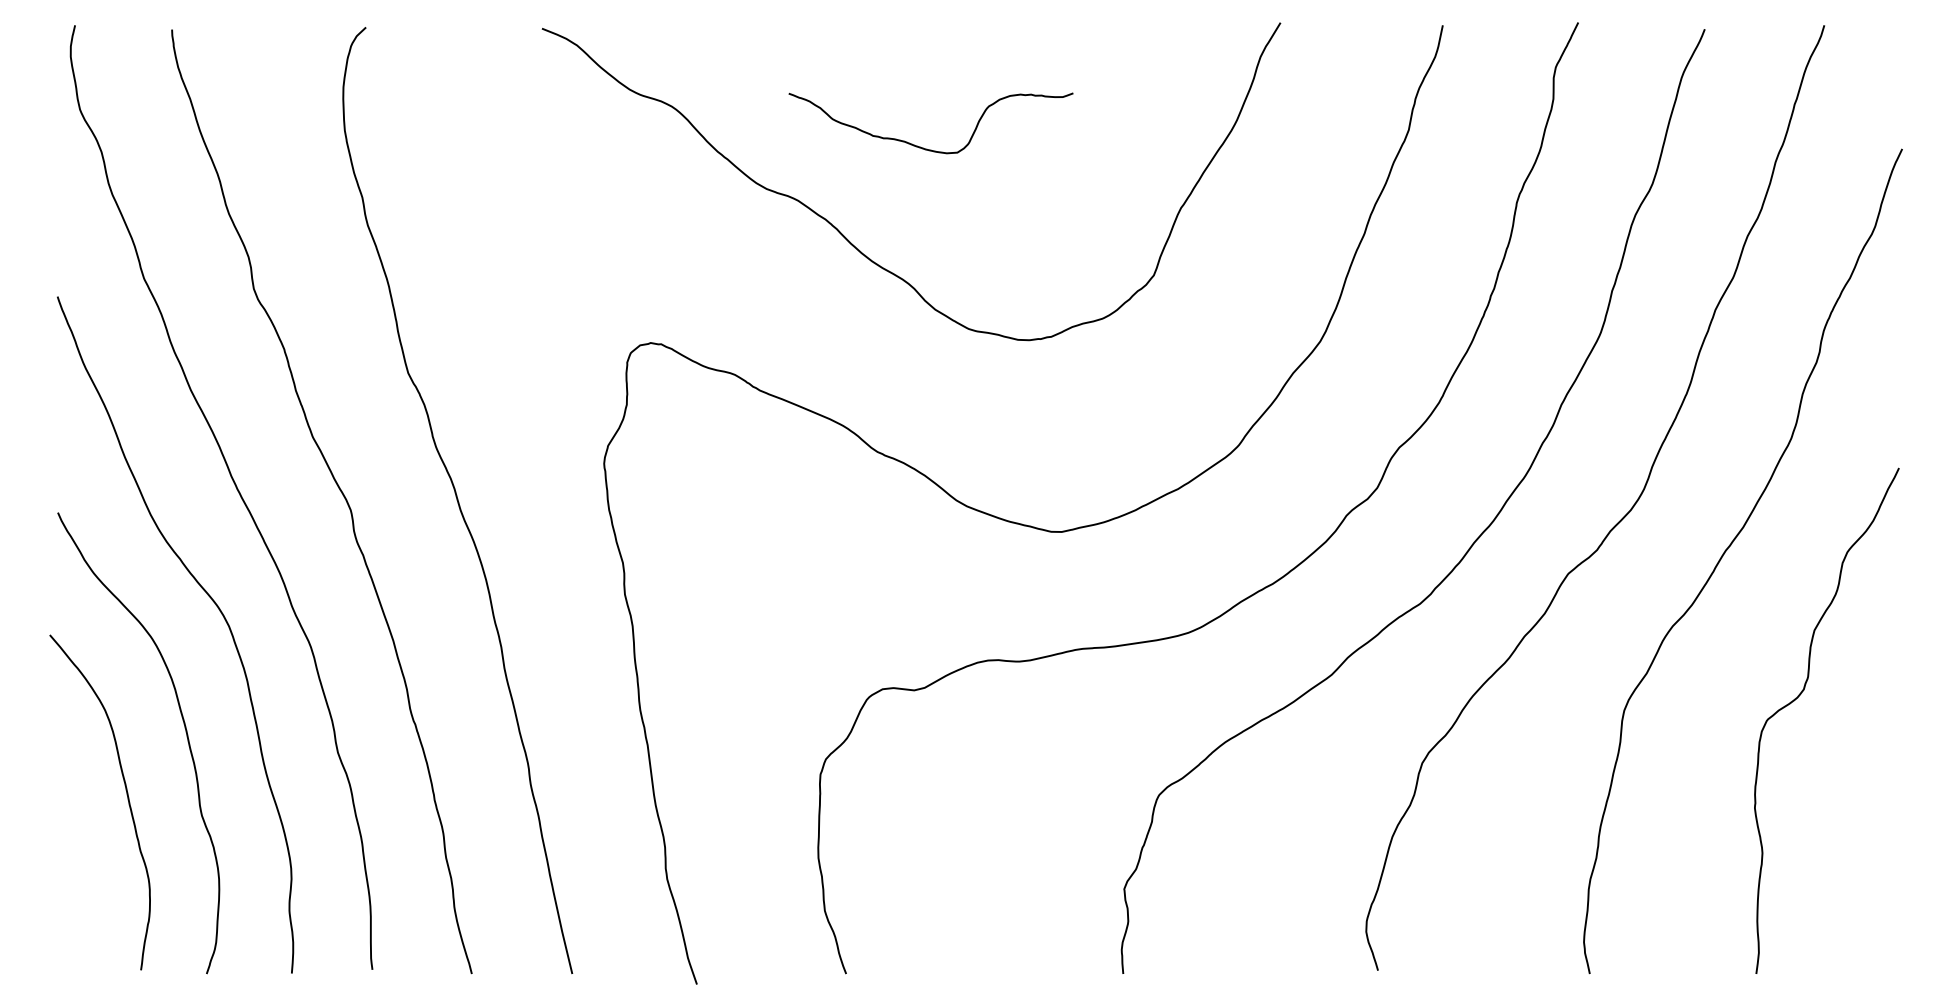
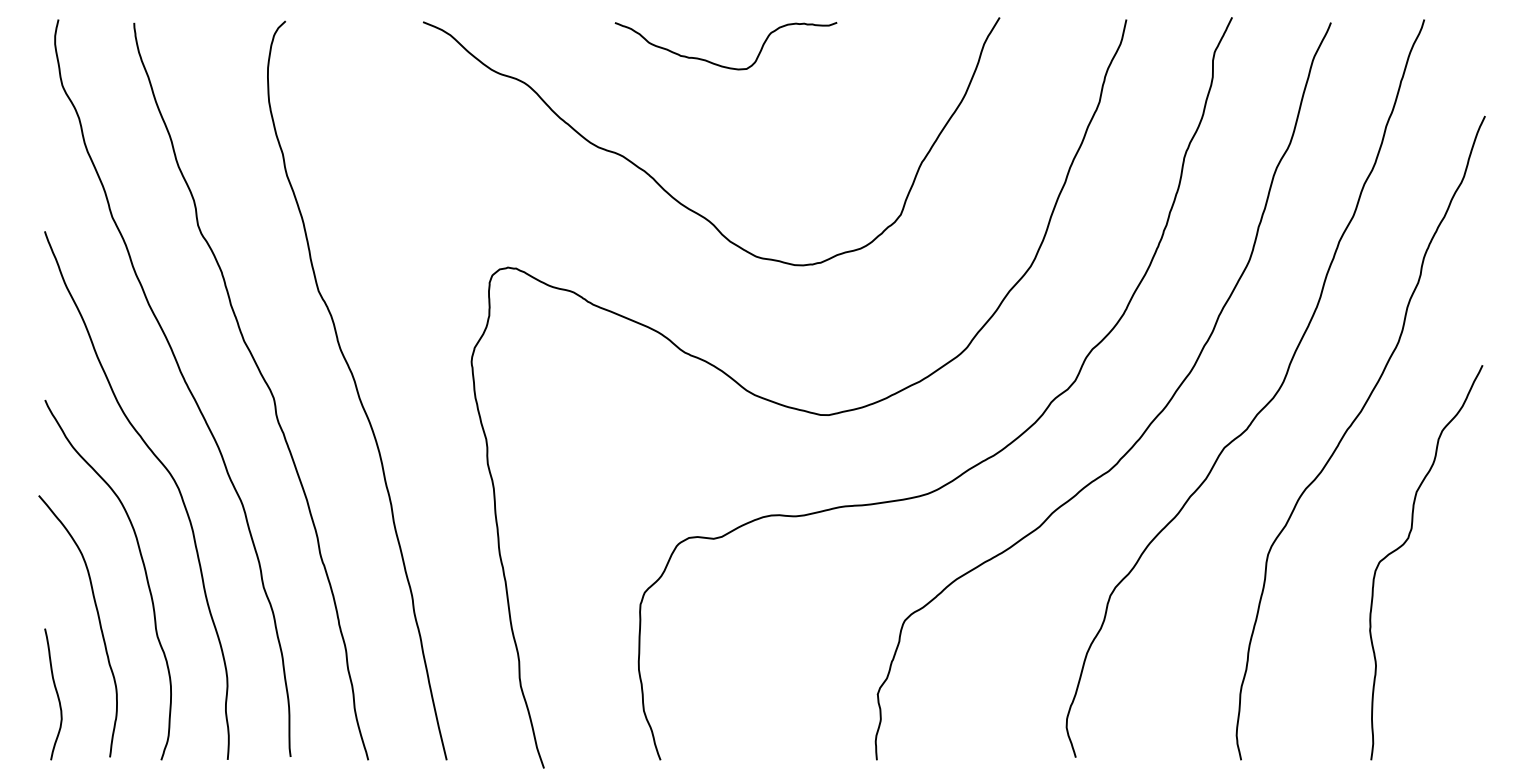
curve: (923, 147) -> (720, 64), moved
curve: (72, 888) -> (56, 693), added

